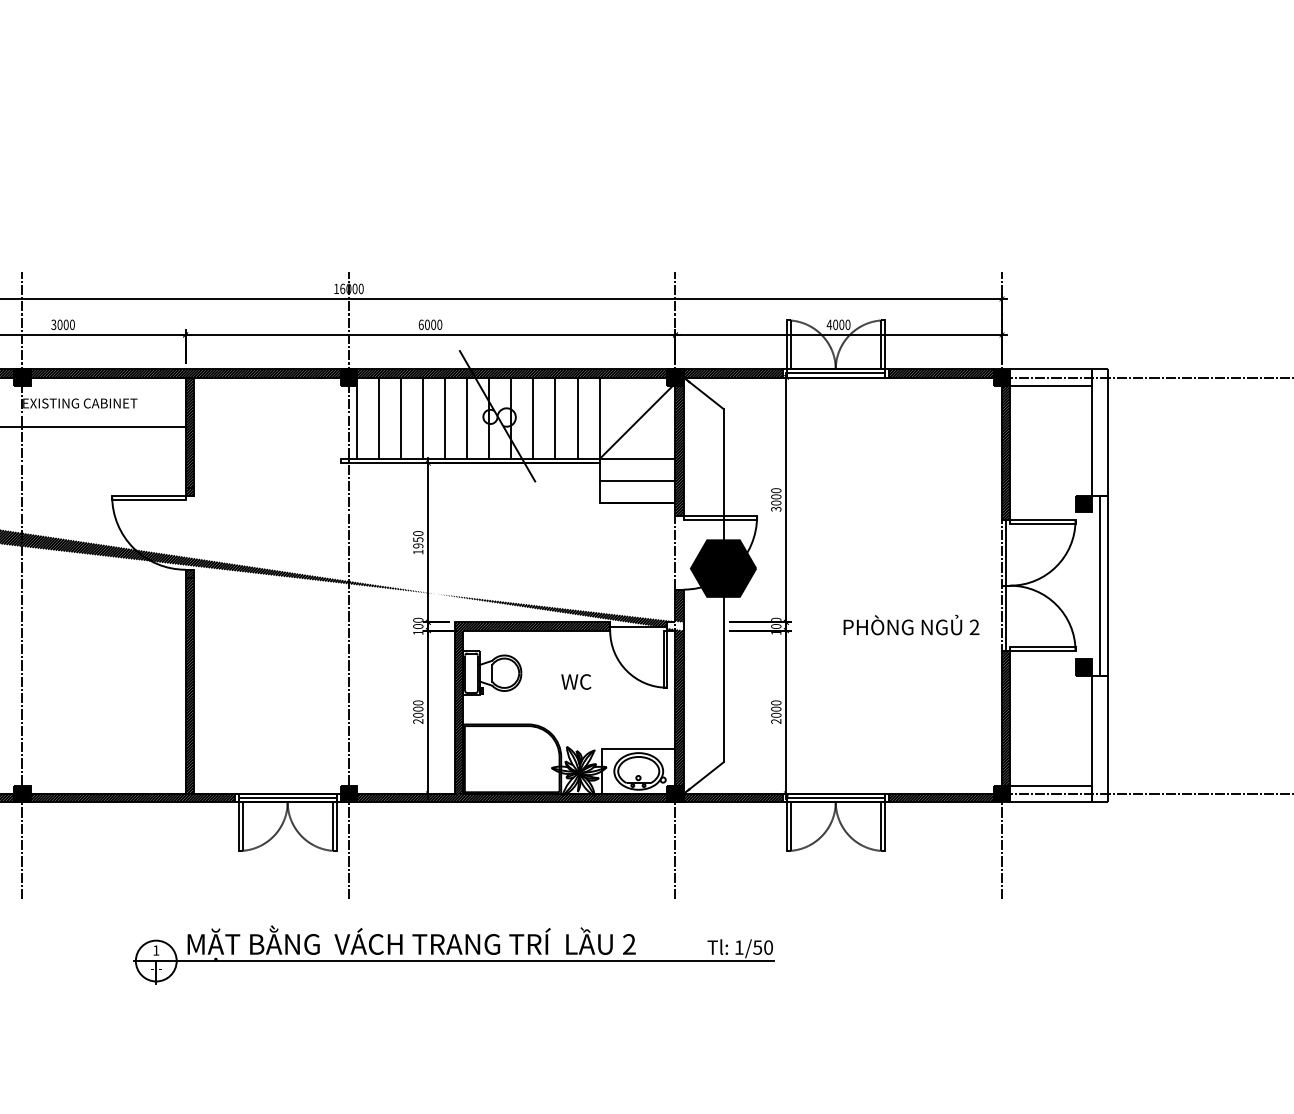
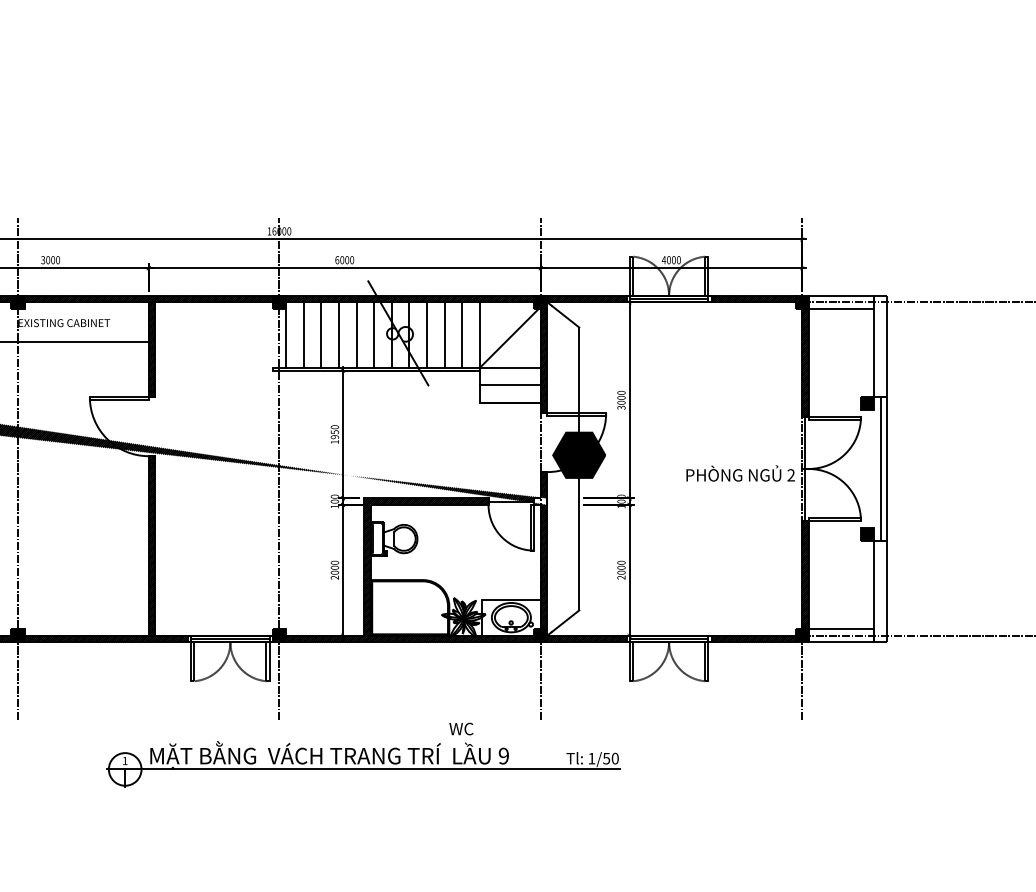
text: (911, 625) -> (740, 473), moved
text: (576, 681) -> (461, 728), moved
text: (628, 944) -> (503, 756), 2 -> 9

